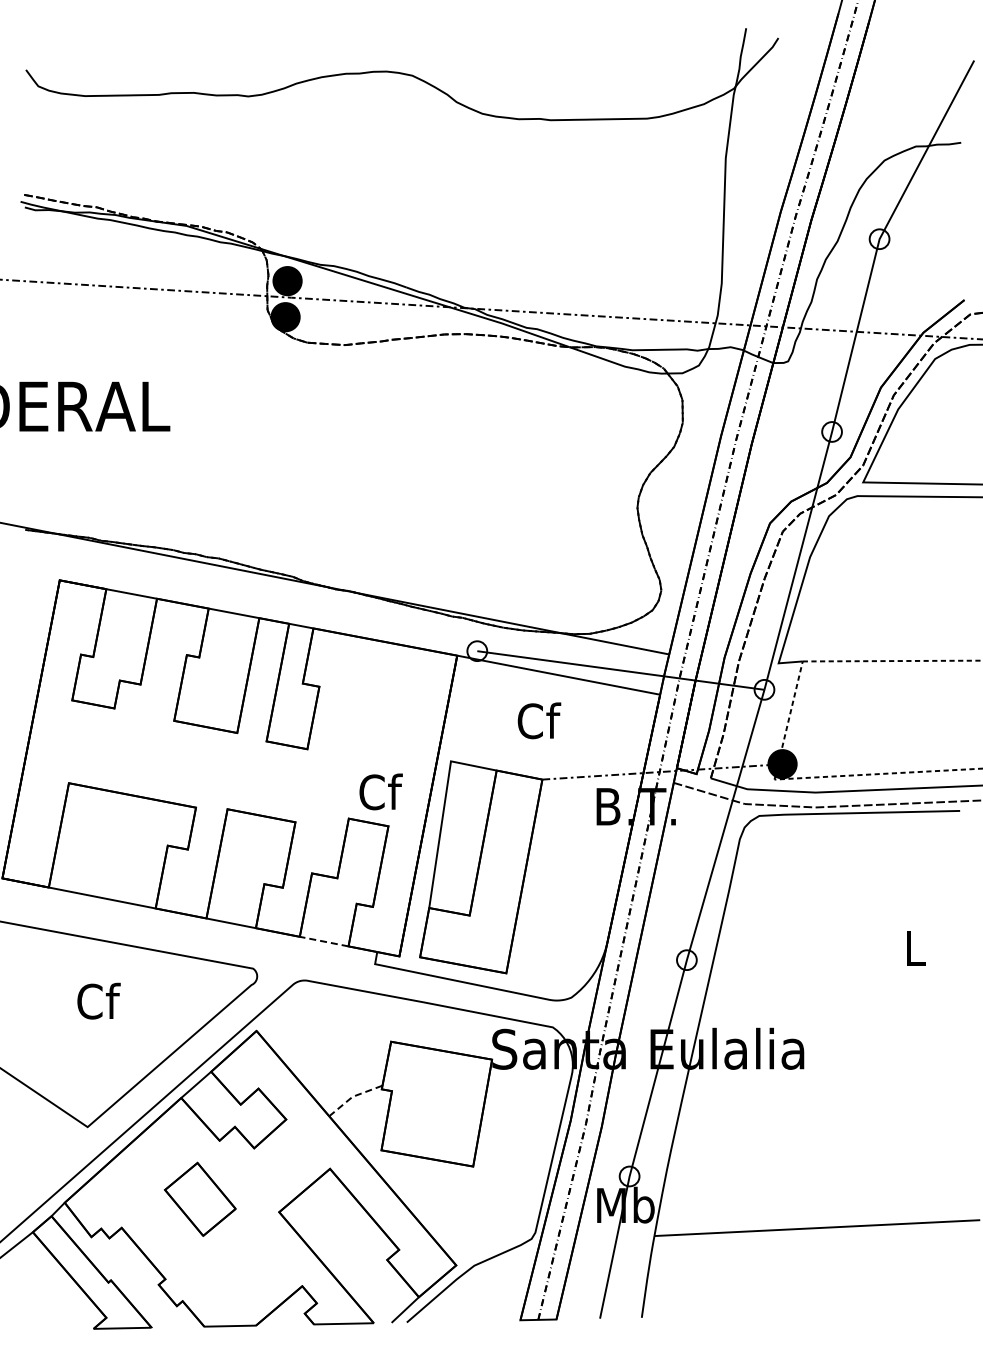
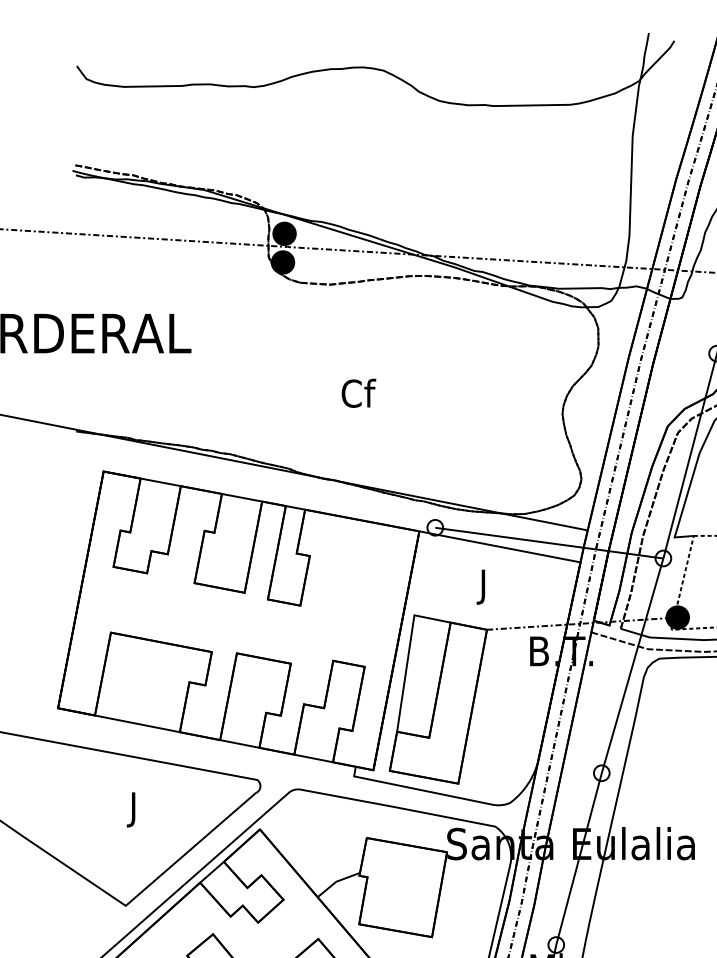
text: (539, 725) -> (484, 586), Cf -> J
text: (380, 791) -> (358, 393), moved
line: (324, 941) -> (313, 758), dashed -> solid
text: (98, 1005) -> (134, 809), Cf -> J
line: (352, 1096) -> (336, 881), dashed -> solid

